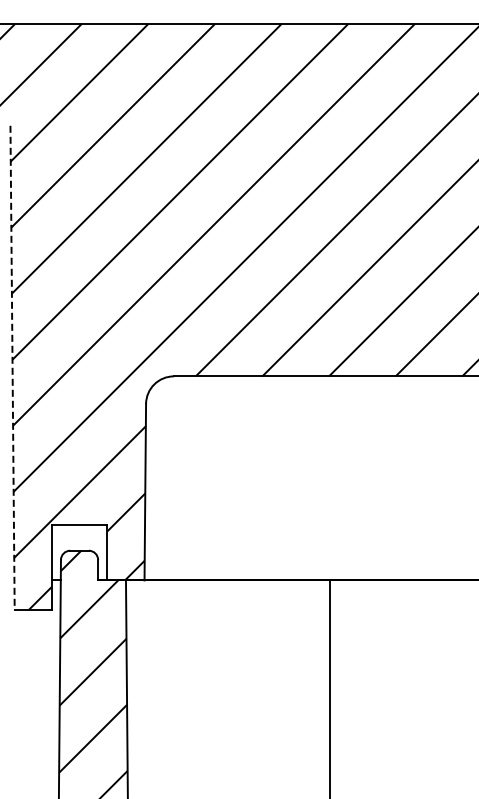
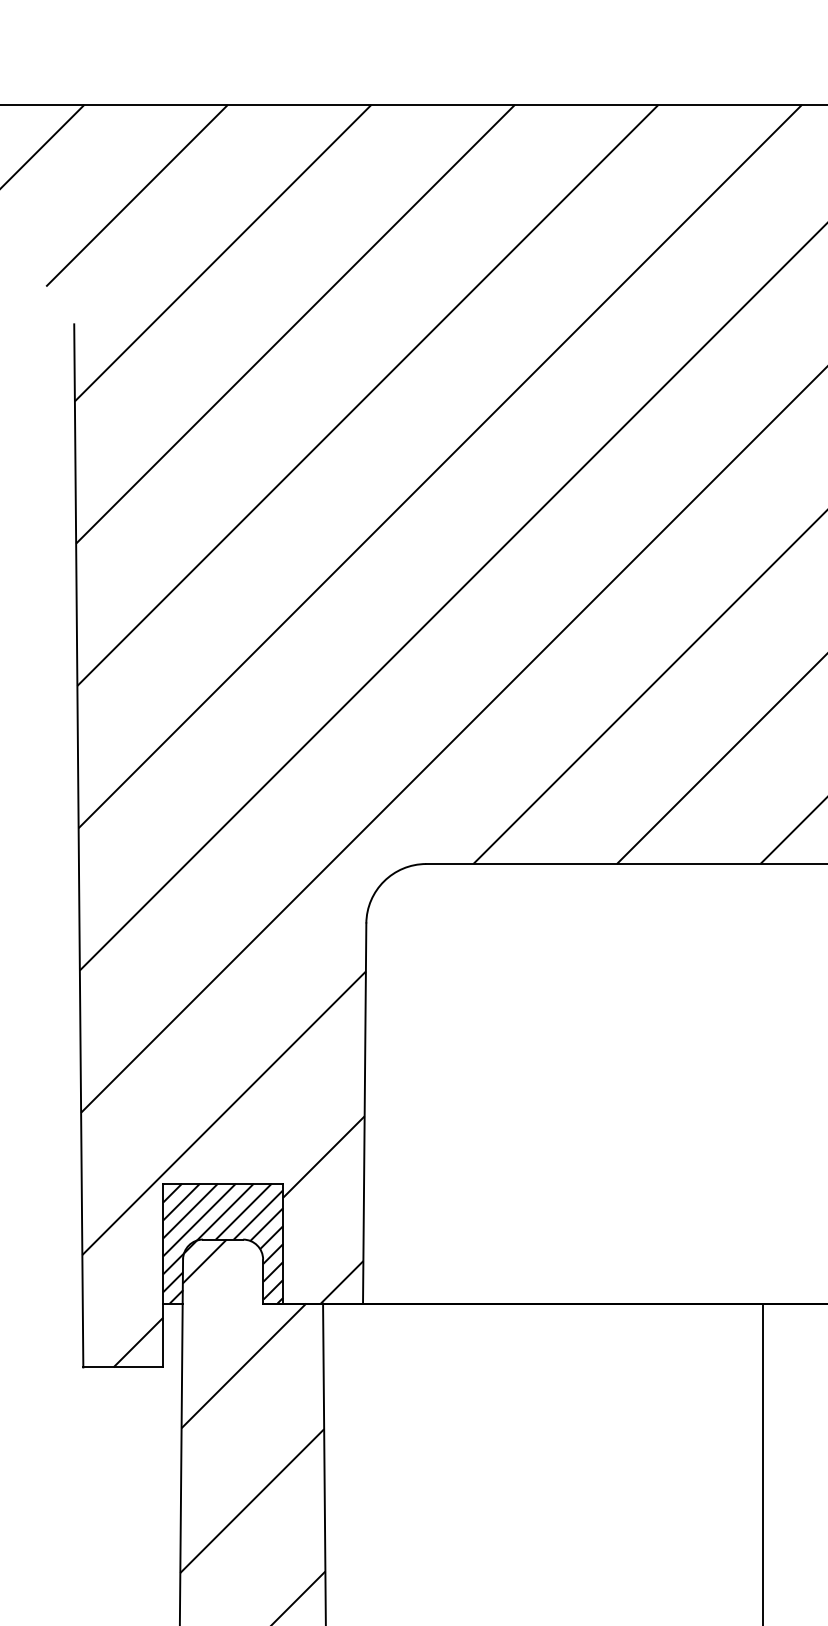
line: (12, 368) -> (78, 847), dashed -> solid
hatch: (79, 552) -> (222, 1243), added

